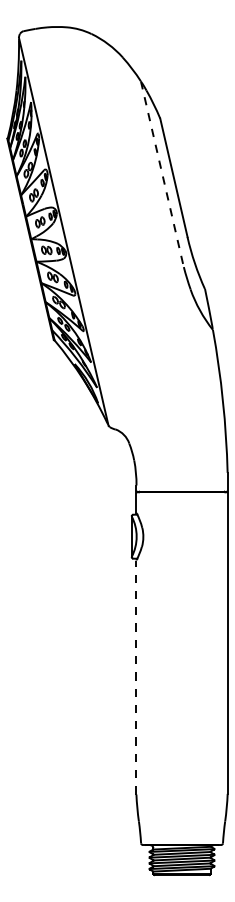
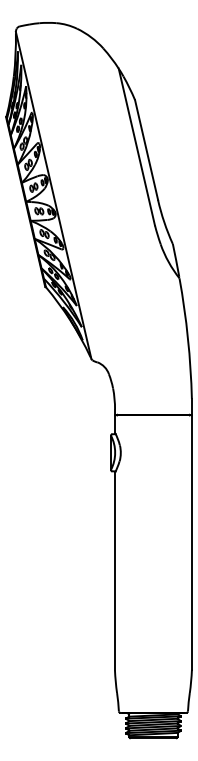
line: (161, 174) -> (136, 147), dashed -> solid
line: (135, 677) -> (114, 571), dashed -> solid

